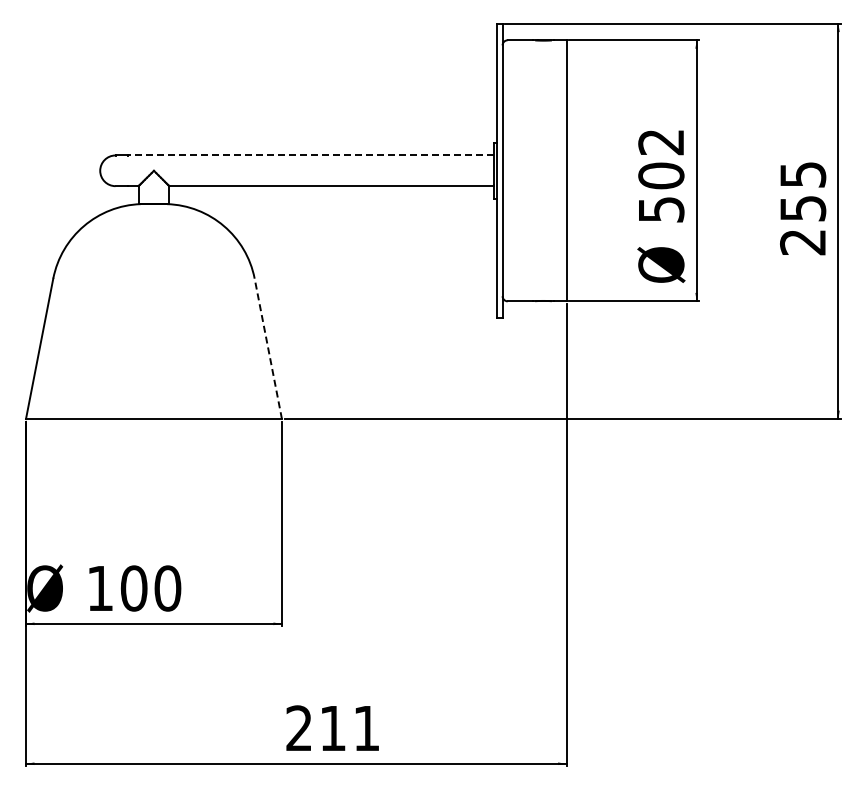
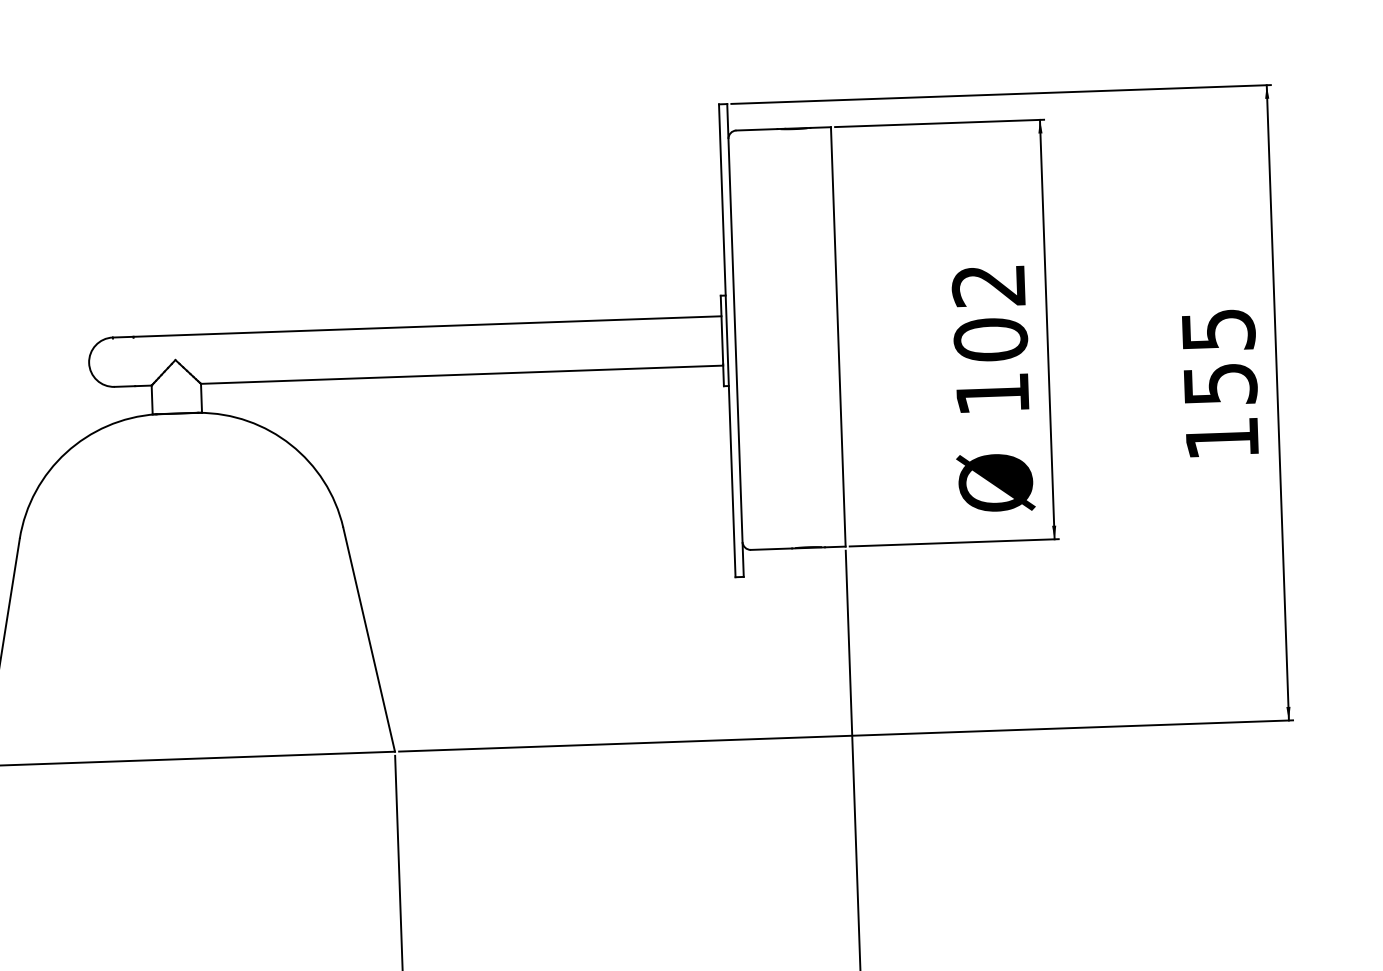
line: (310, 155) -> (426, 326), dashed -> solid
text: (661, 209) -> (992, 393), 502 -> 102
text: (802, 242) -> (1221, 438), 255 -> 155
line: (268, 348) -> (369, 639), dashed -> solid

